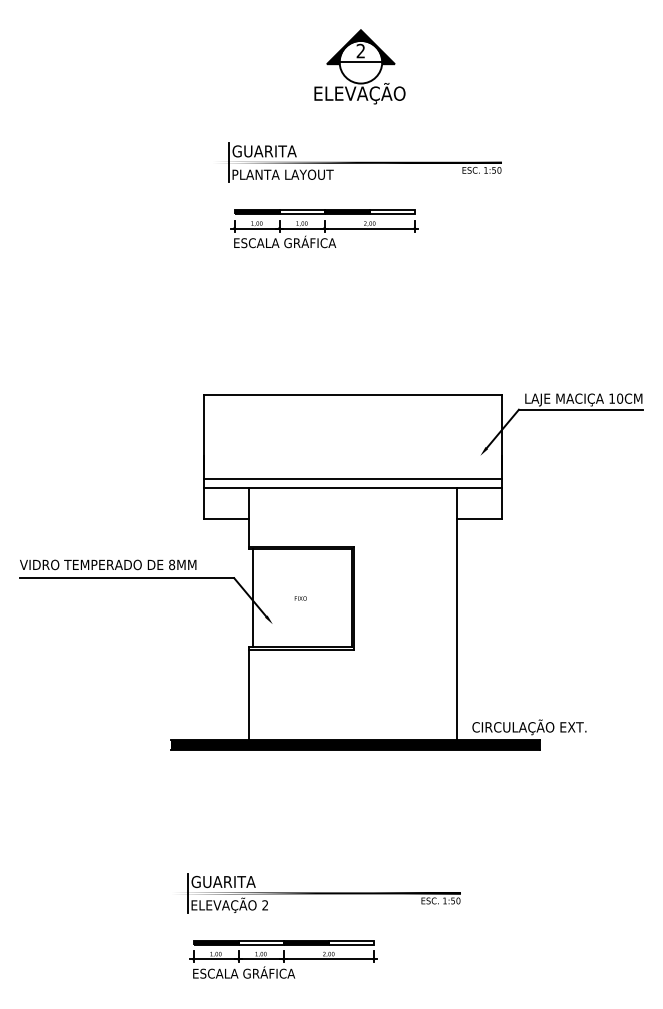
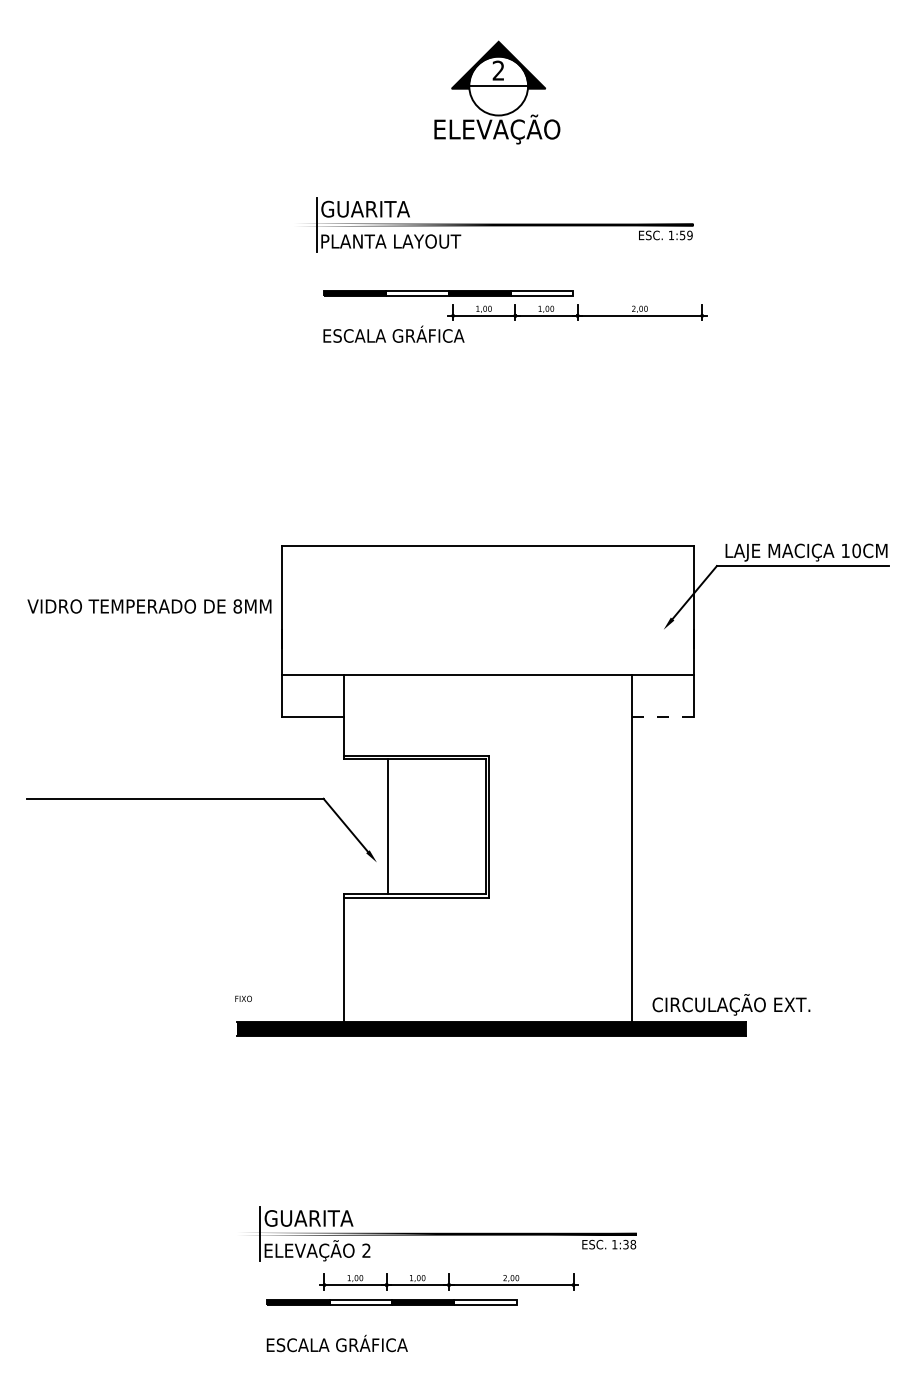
text: (499, 170) -> (689, 235), 1:50 -> 1:59
part: (324, 226) -> (577, 312), moved
line: (352, 479) -> (487, 662), removed
line: (480, 518) -> (663, 716), solid -> dashed
text: (108, 564) -> (149, 606), moved
line: (252, 598) -> (387, 826), moved
text: (300, 598) -> (243, 998), moved
text: (455, 900) -> (629, 1244), 1:50 -> 1:38
part: (283, 956) -> (448, 1281), moved

